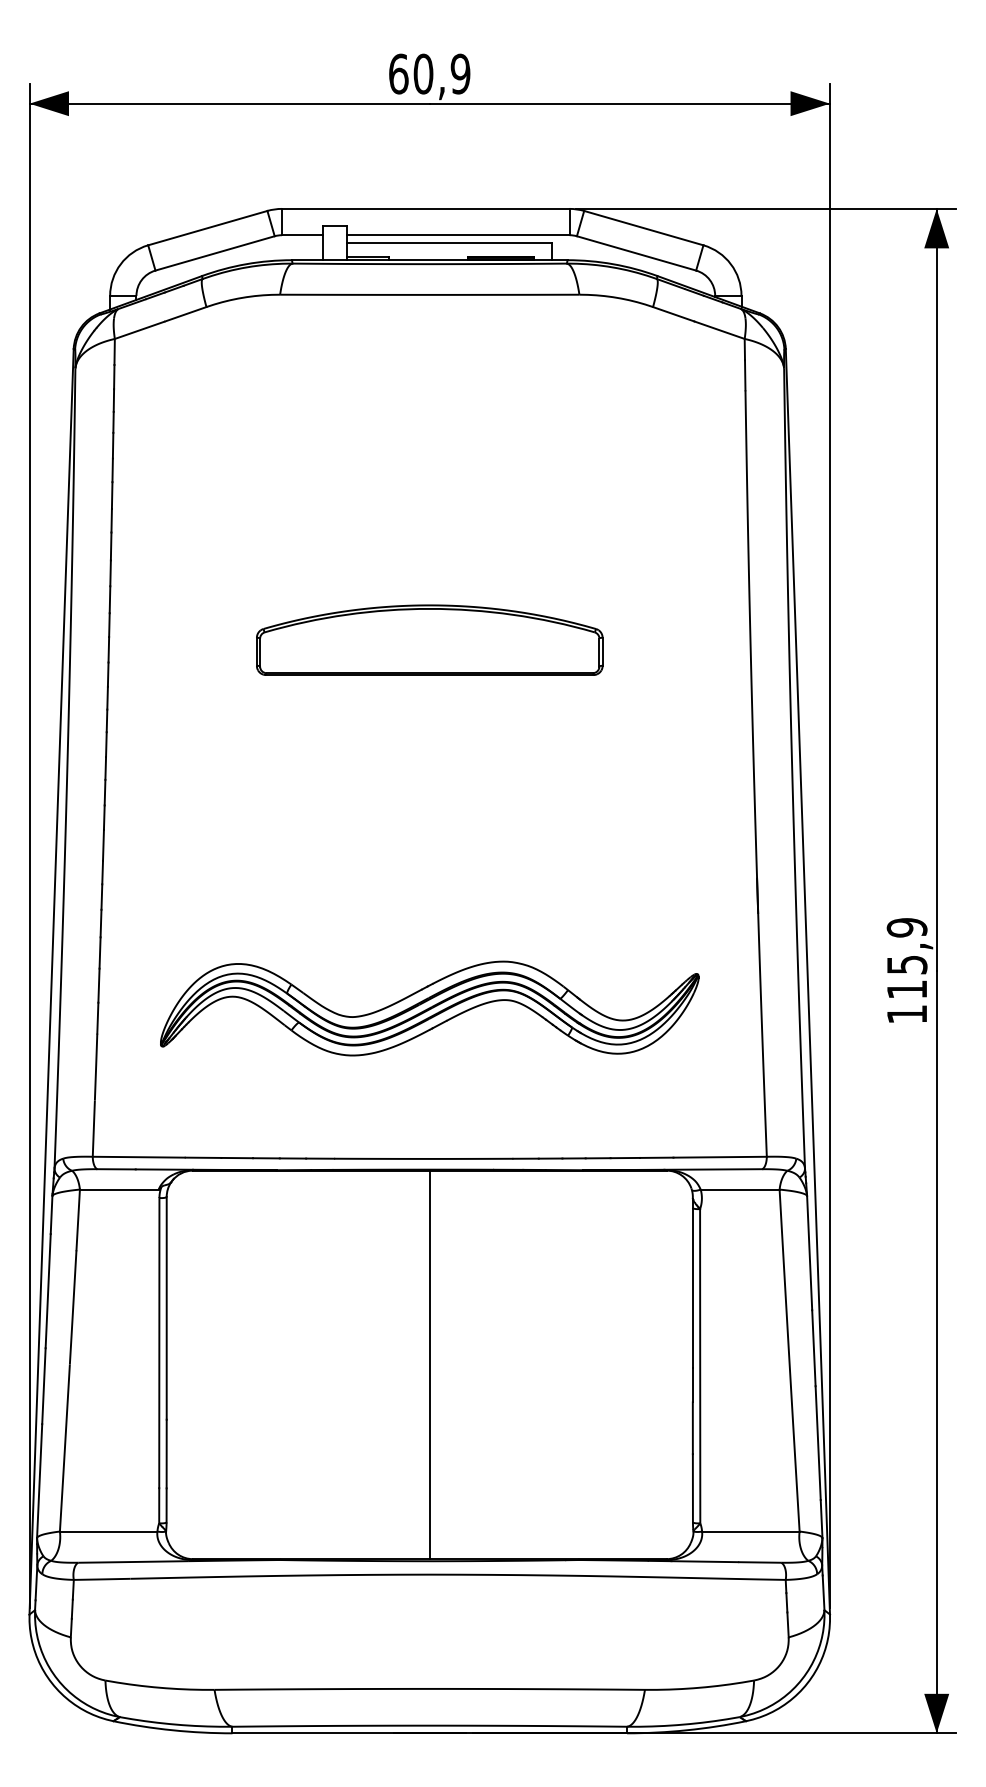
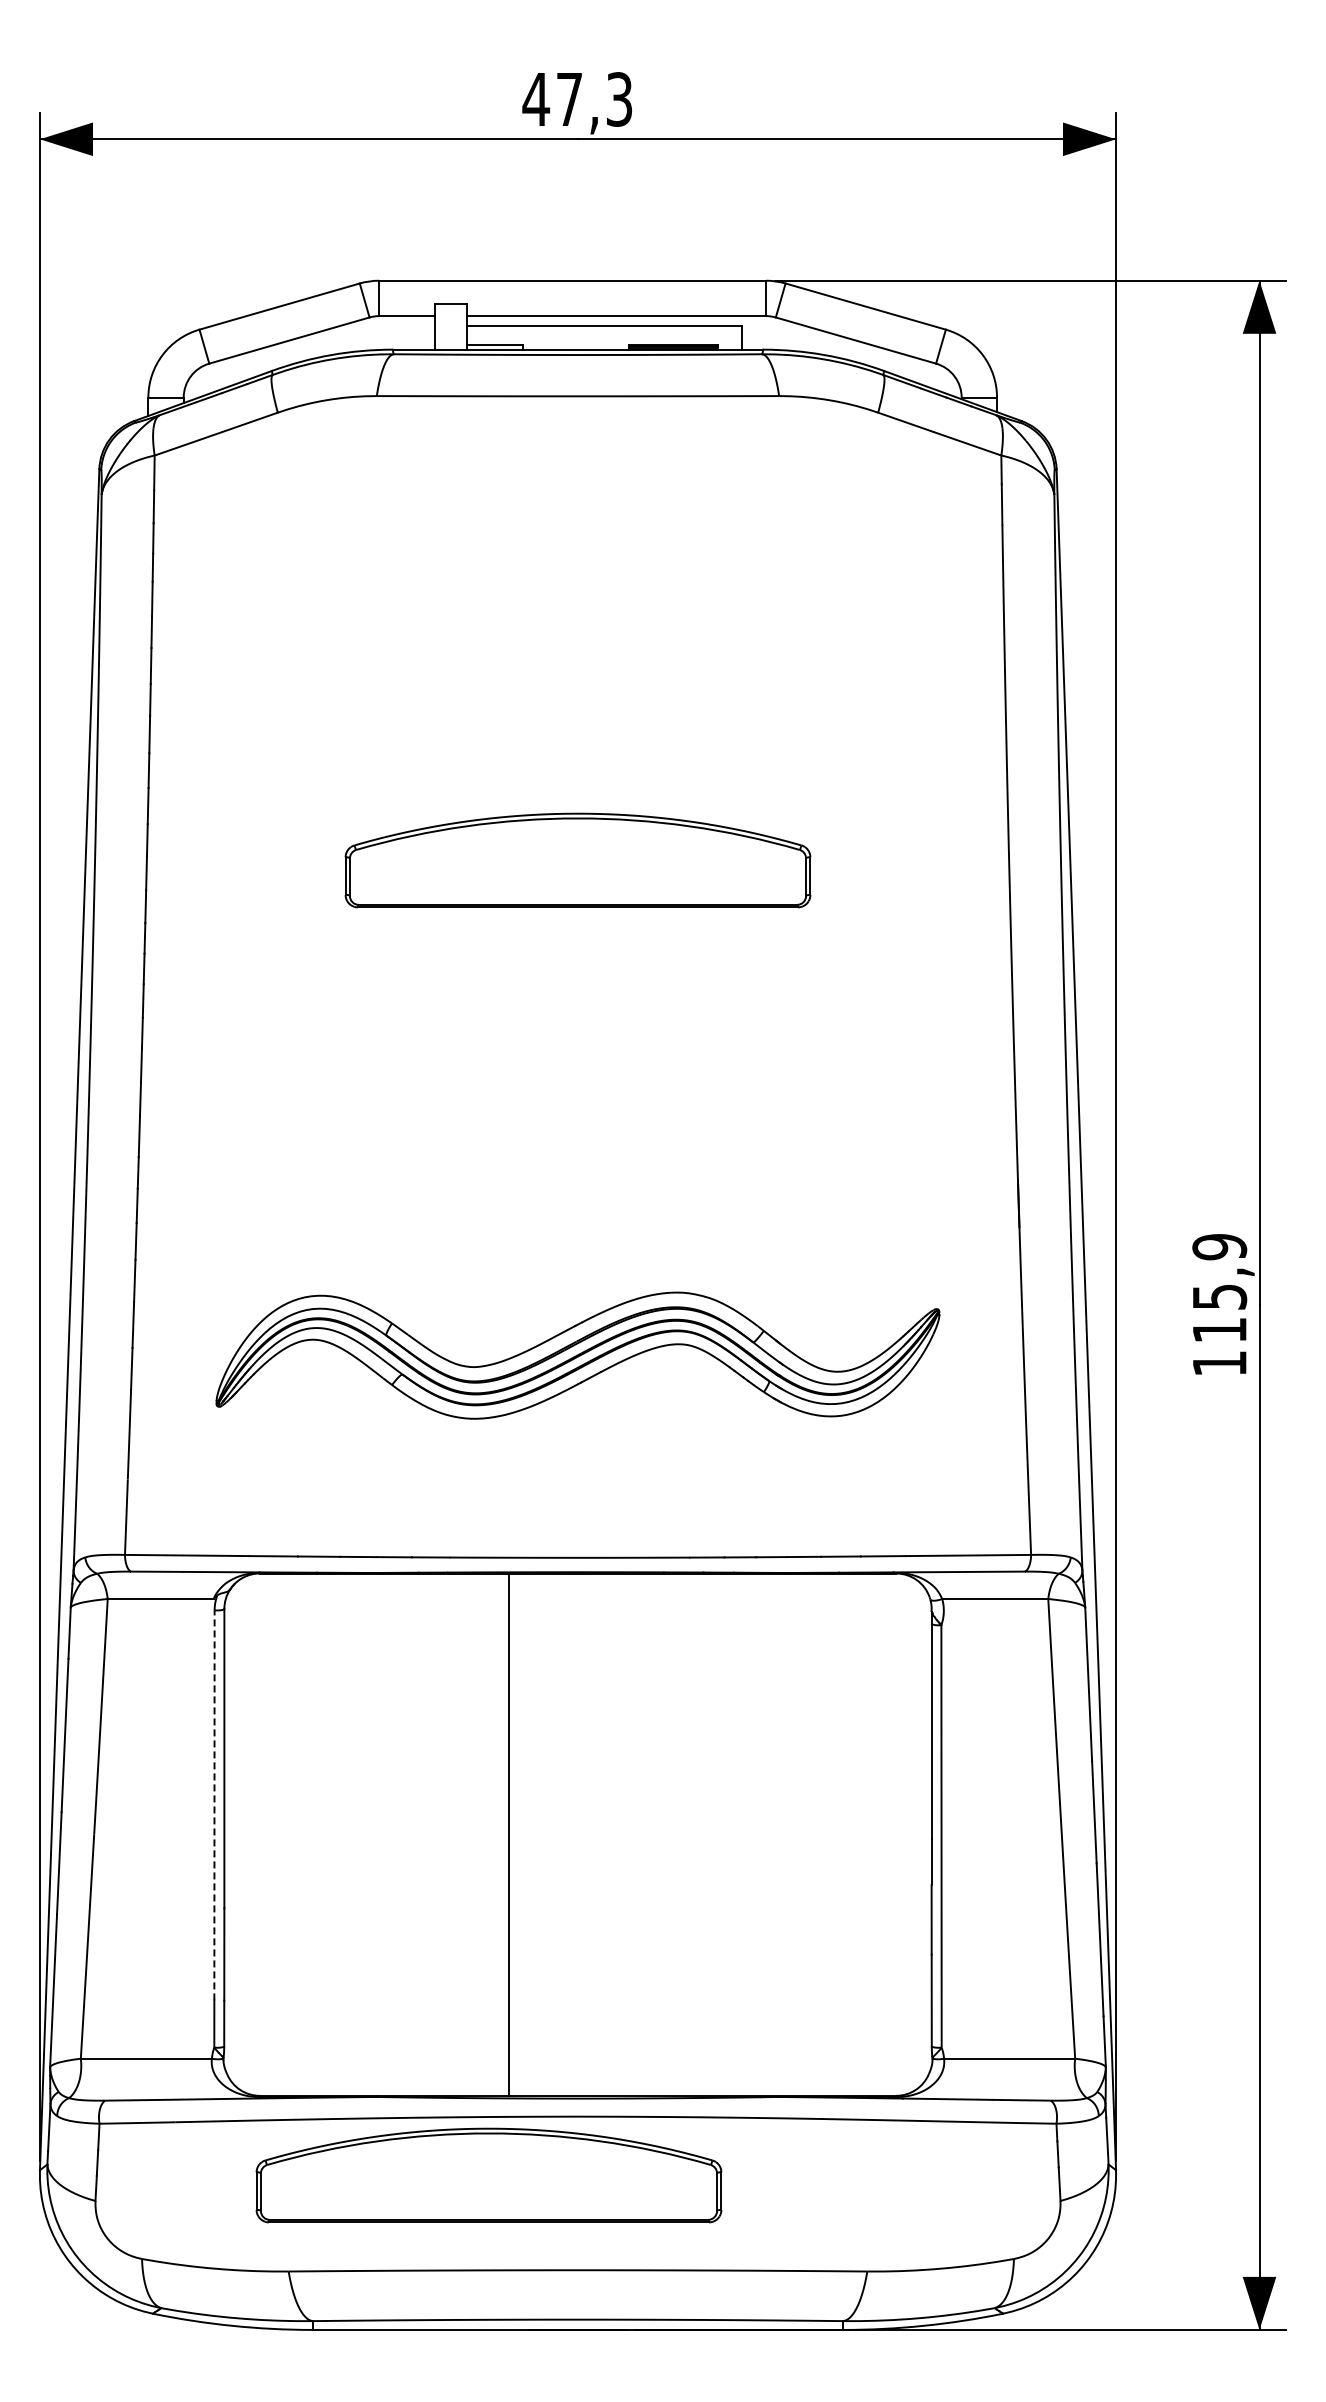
text: (429, 74) -> (577, 99), 60,9 -> 47,3
line: (159, 1342) -> (214, 1804), solid -> dashed
line: (430, 1364) -> (509, 1834), moved
part: (363, 1618) -> (488, 2175), added

